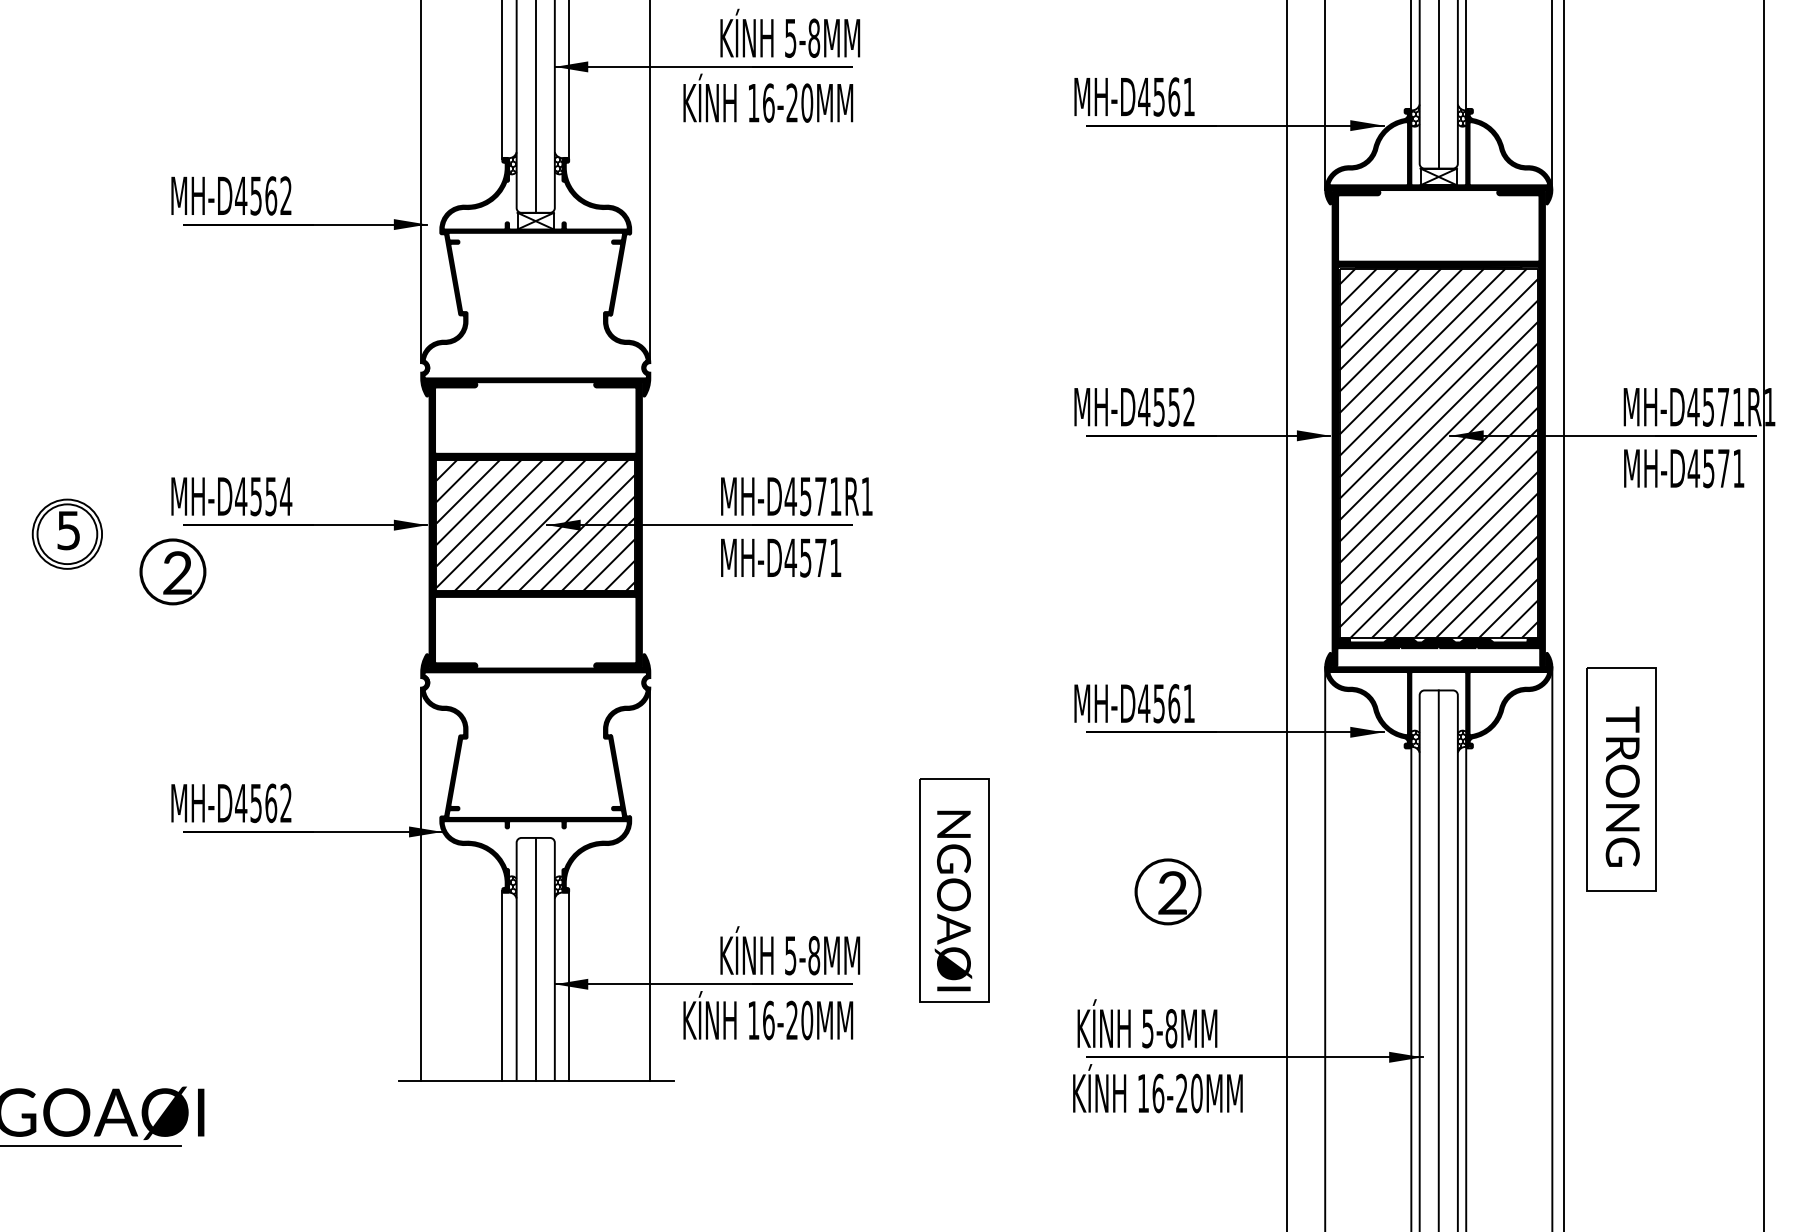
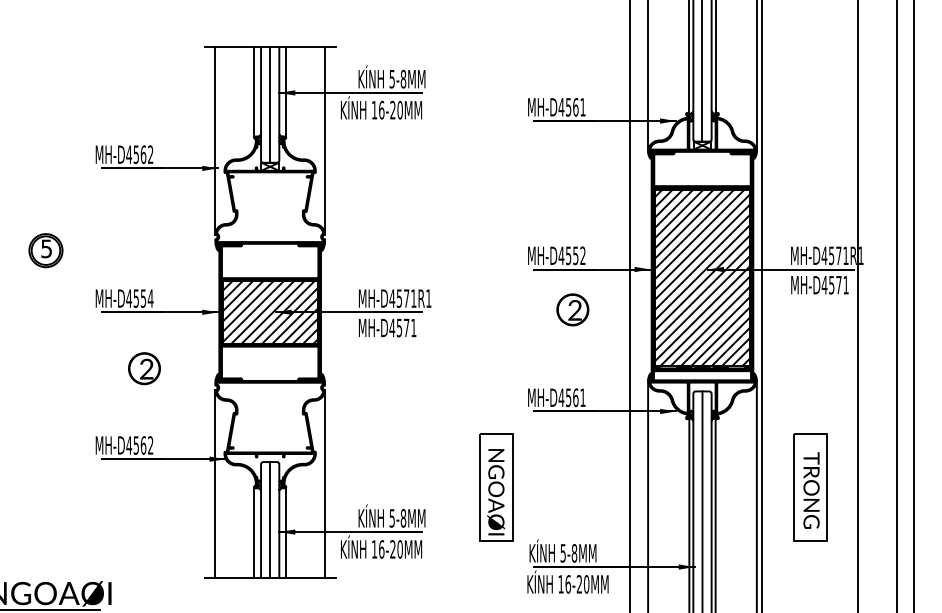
part: (66, 533) -> (45, 250), moved
part: (172, 571) -> (144, 368), moved
part: (1620, 780) -> (810, 487), moved
part: (954, 891) -> (496, 487), moved
part: (1167, 891) -> (572, 309), moved

